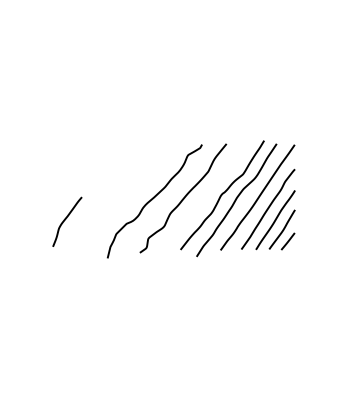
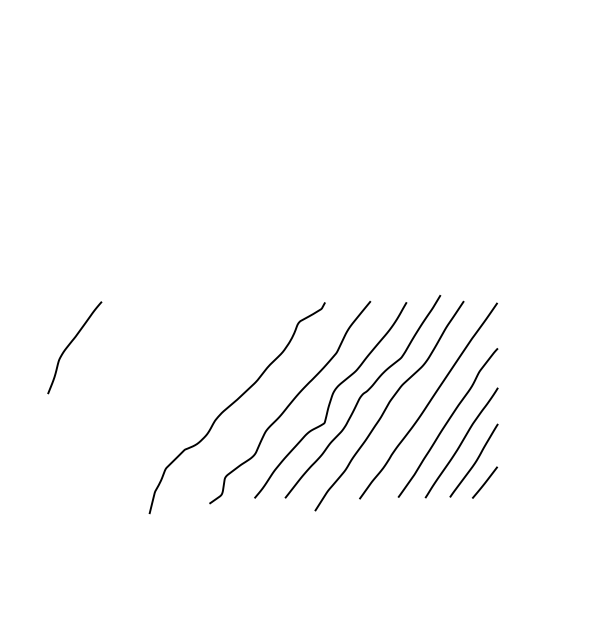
curve: (204, 197) -> (329, 400), added
curve: (66, 219) -> (73, 343), moved

